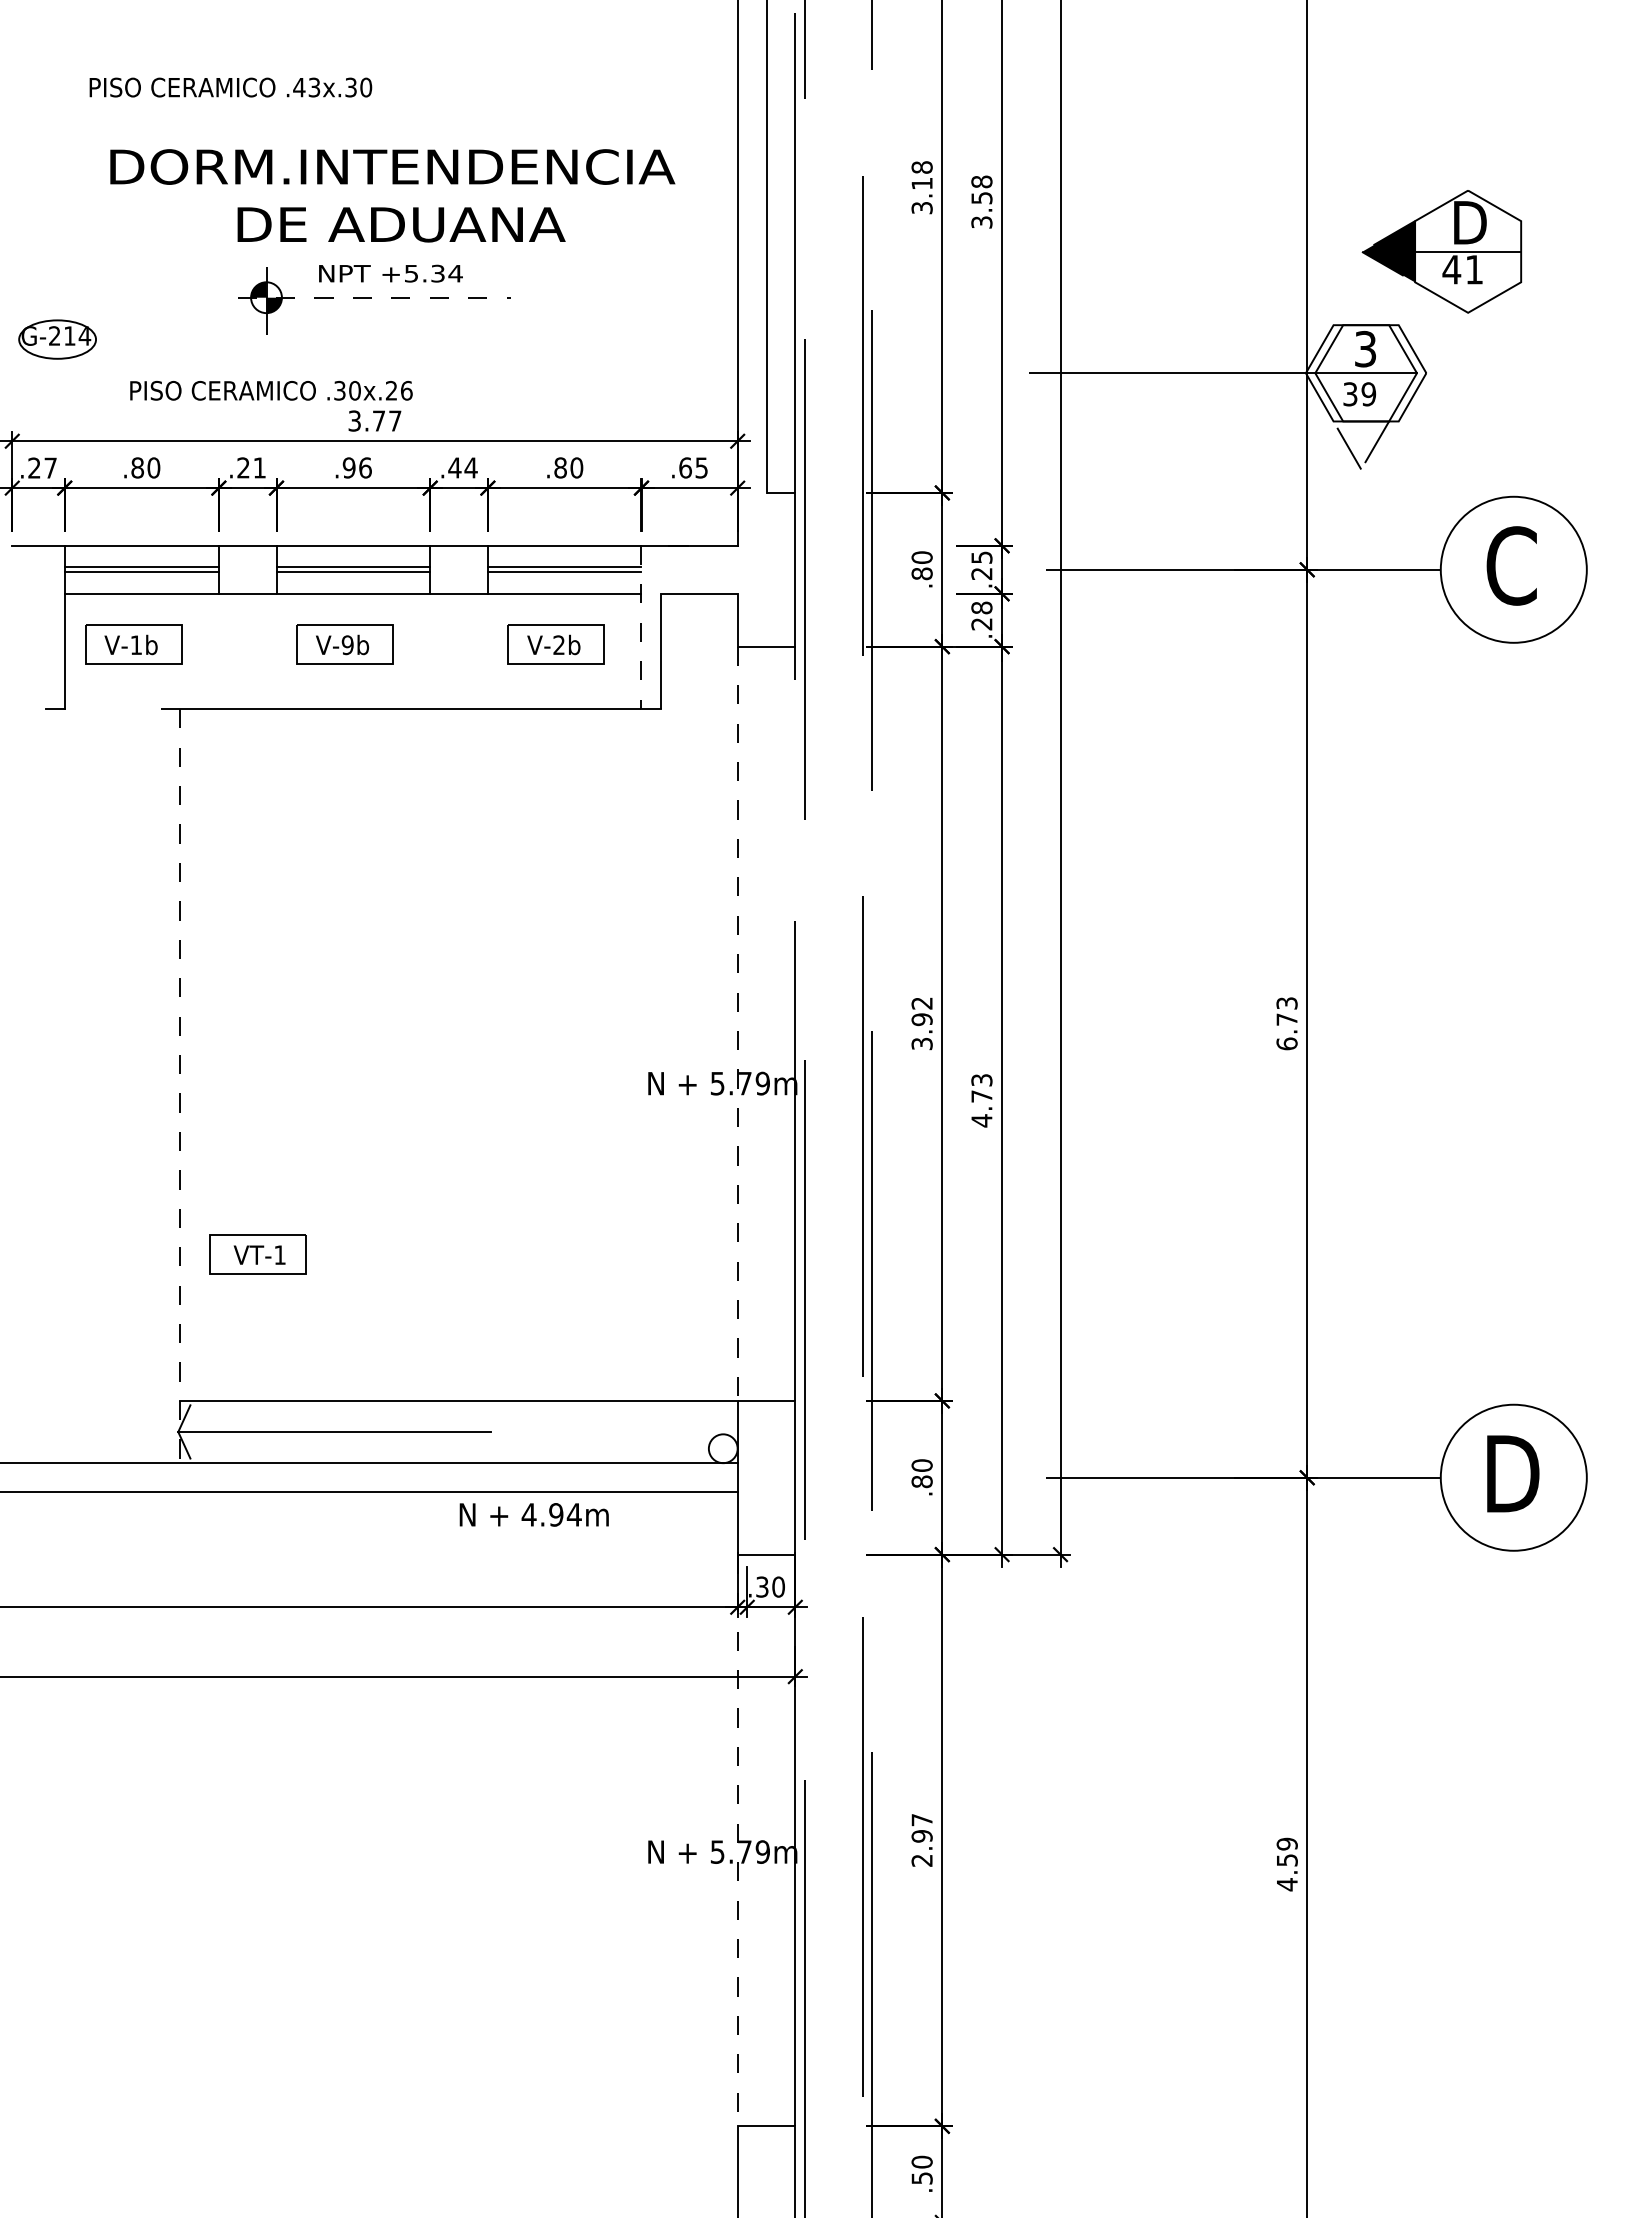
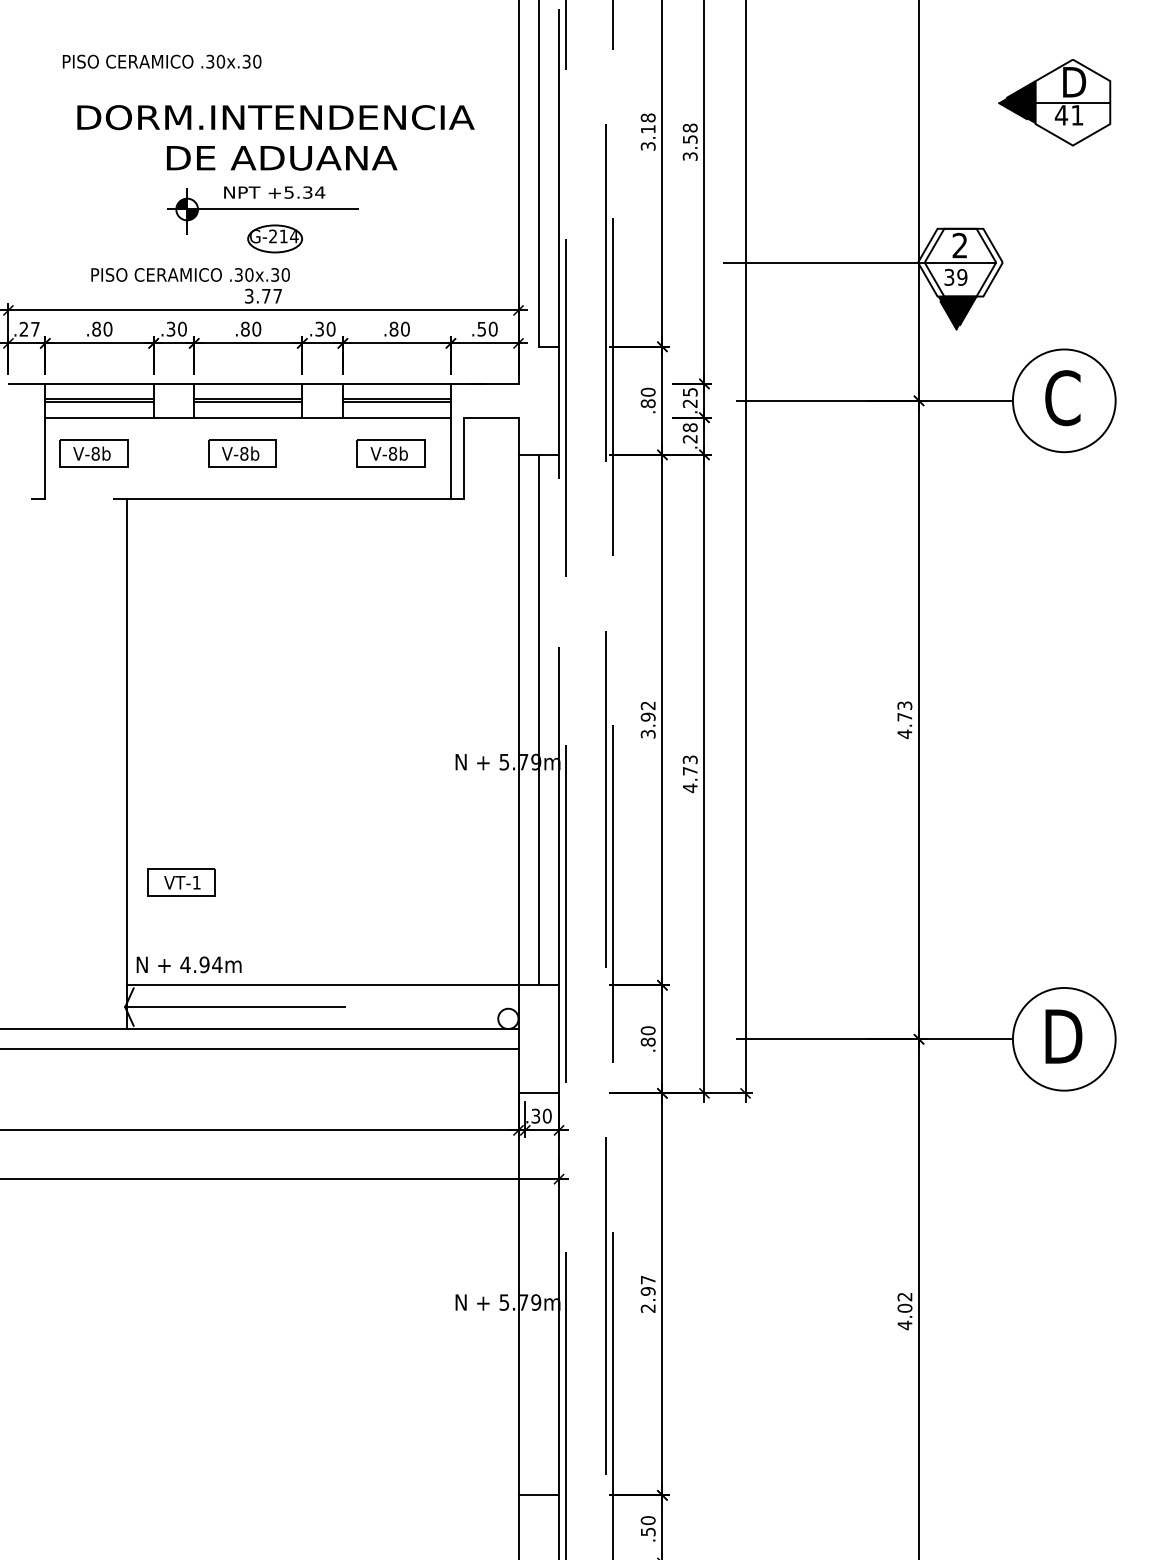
text: (306, 87) -> (215, 61), .43x.30 -> .30x.30
part: (1441, 251) -> (1054, 102), moved
line: (374, 297) -> (263, 209), dashed -> solid
part: (57, 339) -> (275, 238), moved
text: (1365, 349) -> (960, 245), 3 -> 2
text: (399, 390) -> (280, 274), .30x.26 -> .30x.30
fill: (1361, 445) -> (957, 313), added
text: (251, 467) -> (176, 328), .21 -> .30
text: (356, 467) -> (250, 328), .96 -> .80
text: (462, 467) -> (325, 328), .44 -> .30
text: (693, 467) -> (487, 328), .65 -> .50
line: (641, 627) -> (450, 441), dashed -> solid
text: (136, 645) -> (95, 454), V-1b -> V-8b
text: (347, 645) -> (244, 454), V-9b -> V-8b
text: (559, 645) -> (393, 454), V-2b -> V-8b
line: (766, 1023) -> (538, 719), added
line: (737, 1024) -> (518, 720), dashed -> solid
text: (1286, 1043) -> (904, 733), 6.73 -> 4.73
line: (180, 1086) -> (126, 764), dashed -> solid
text: (533, 1514) -> (188, 964), moved
line: (737, 1840) -> (518, 1294), dashed -> solid
text: (1286, 1851) -> (904, 1302), 4.59 -> 4.02

